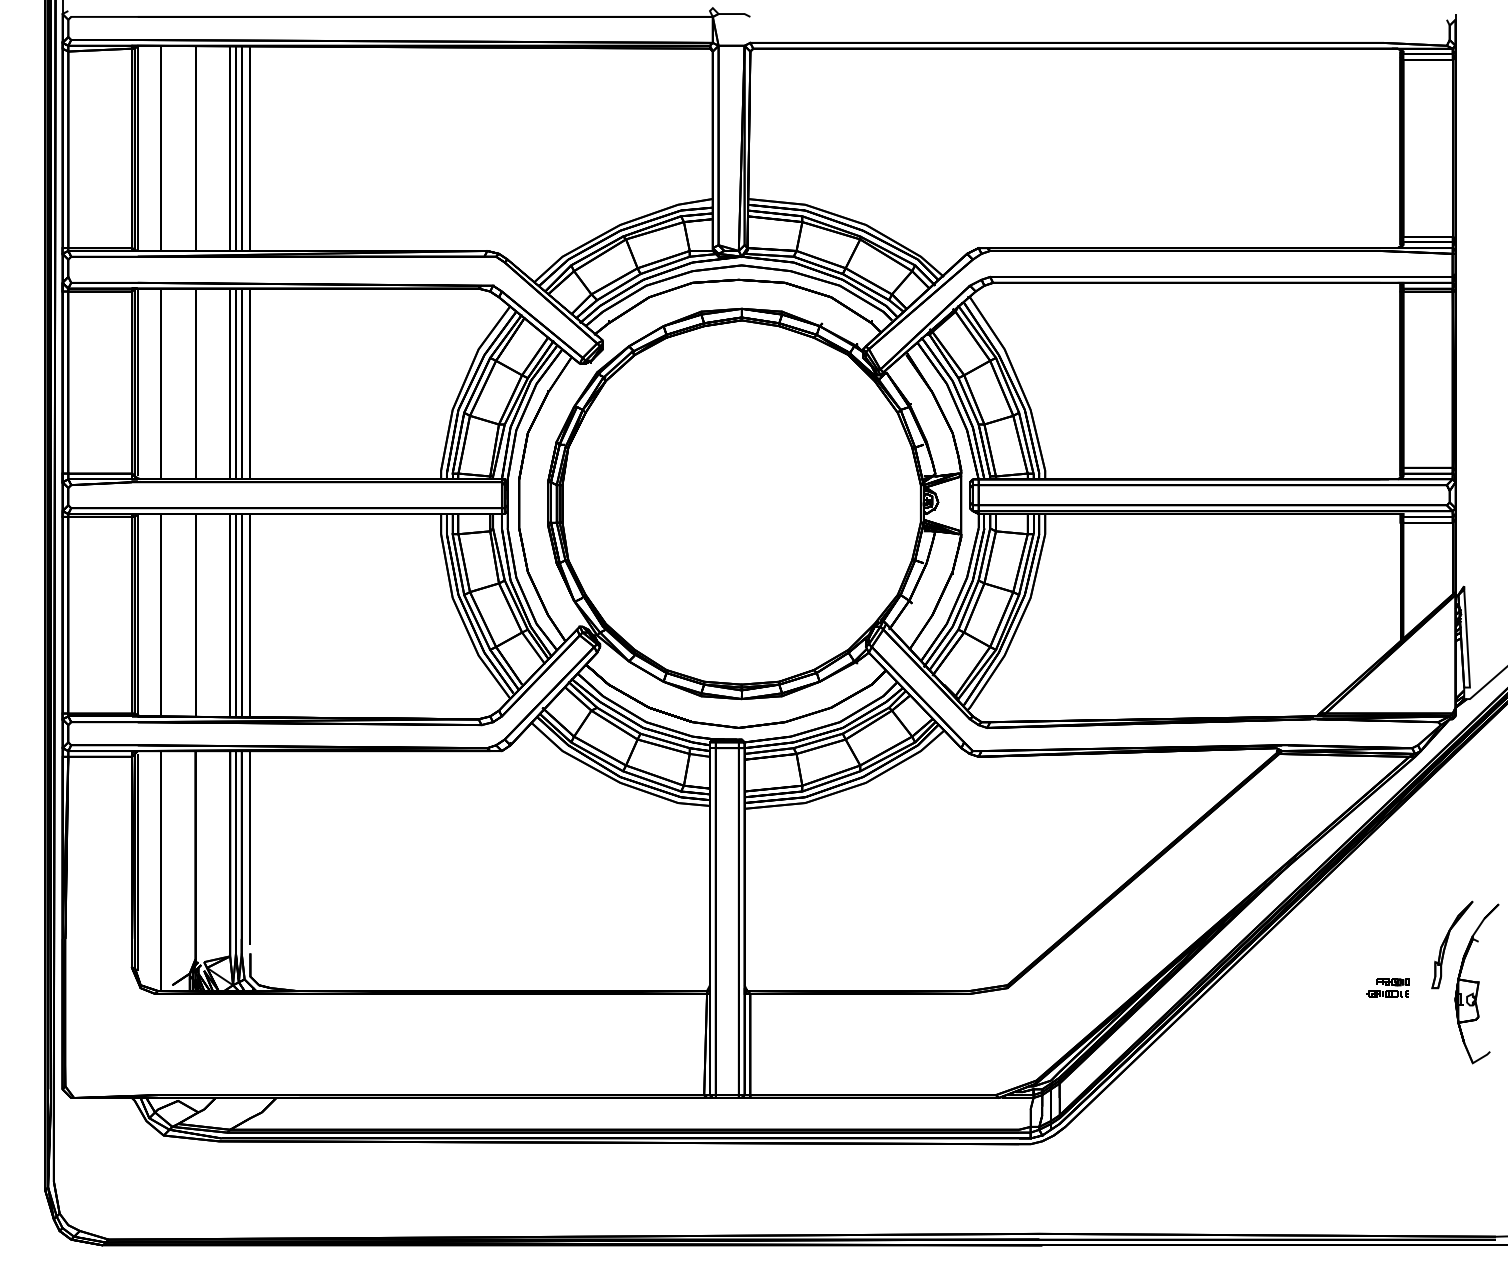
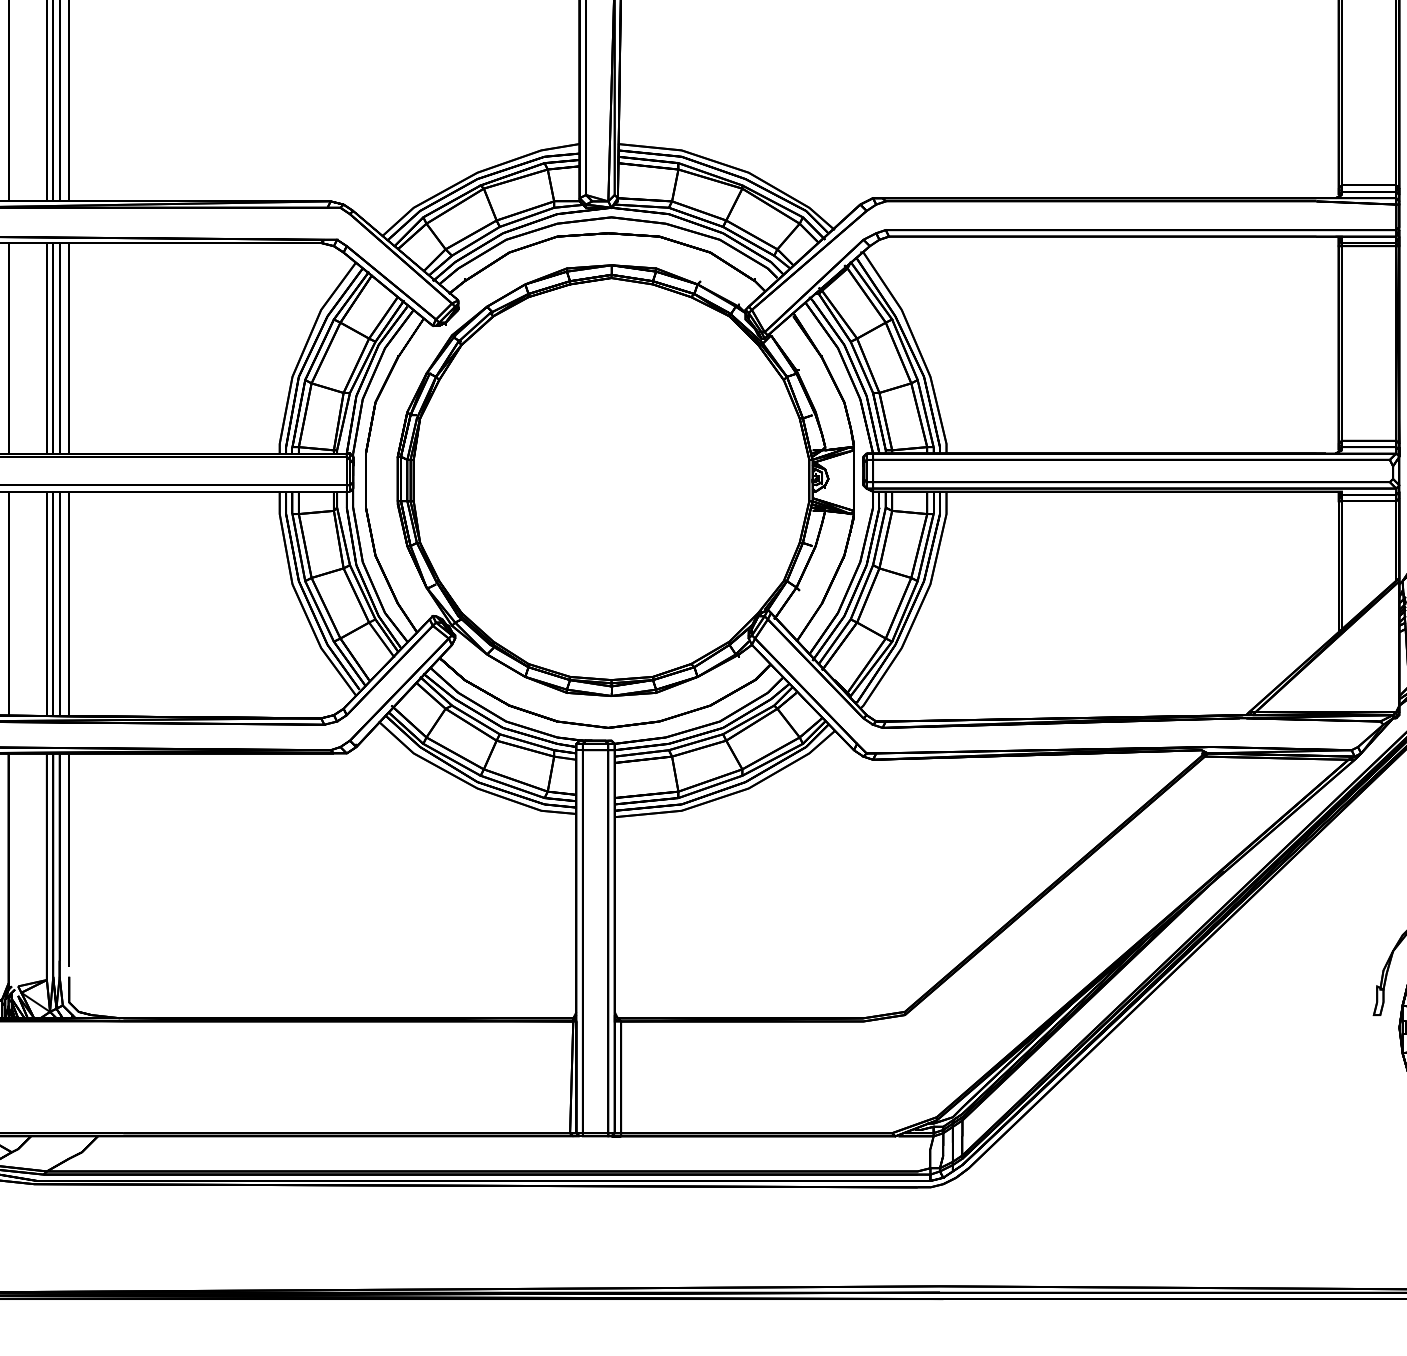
part: (1387, 987) -> (1324, 1014), removed

